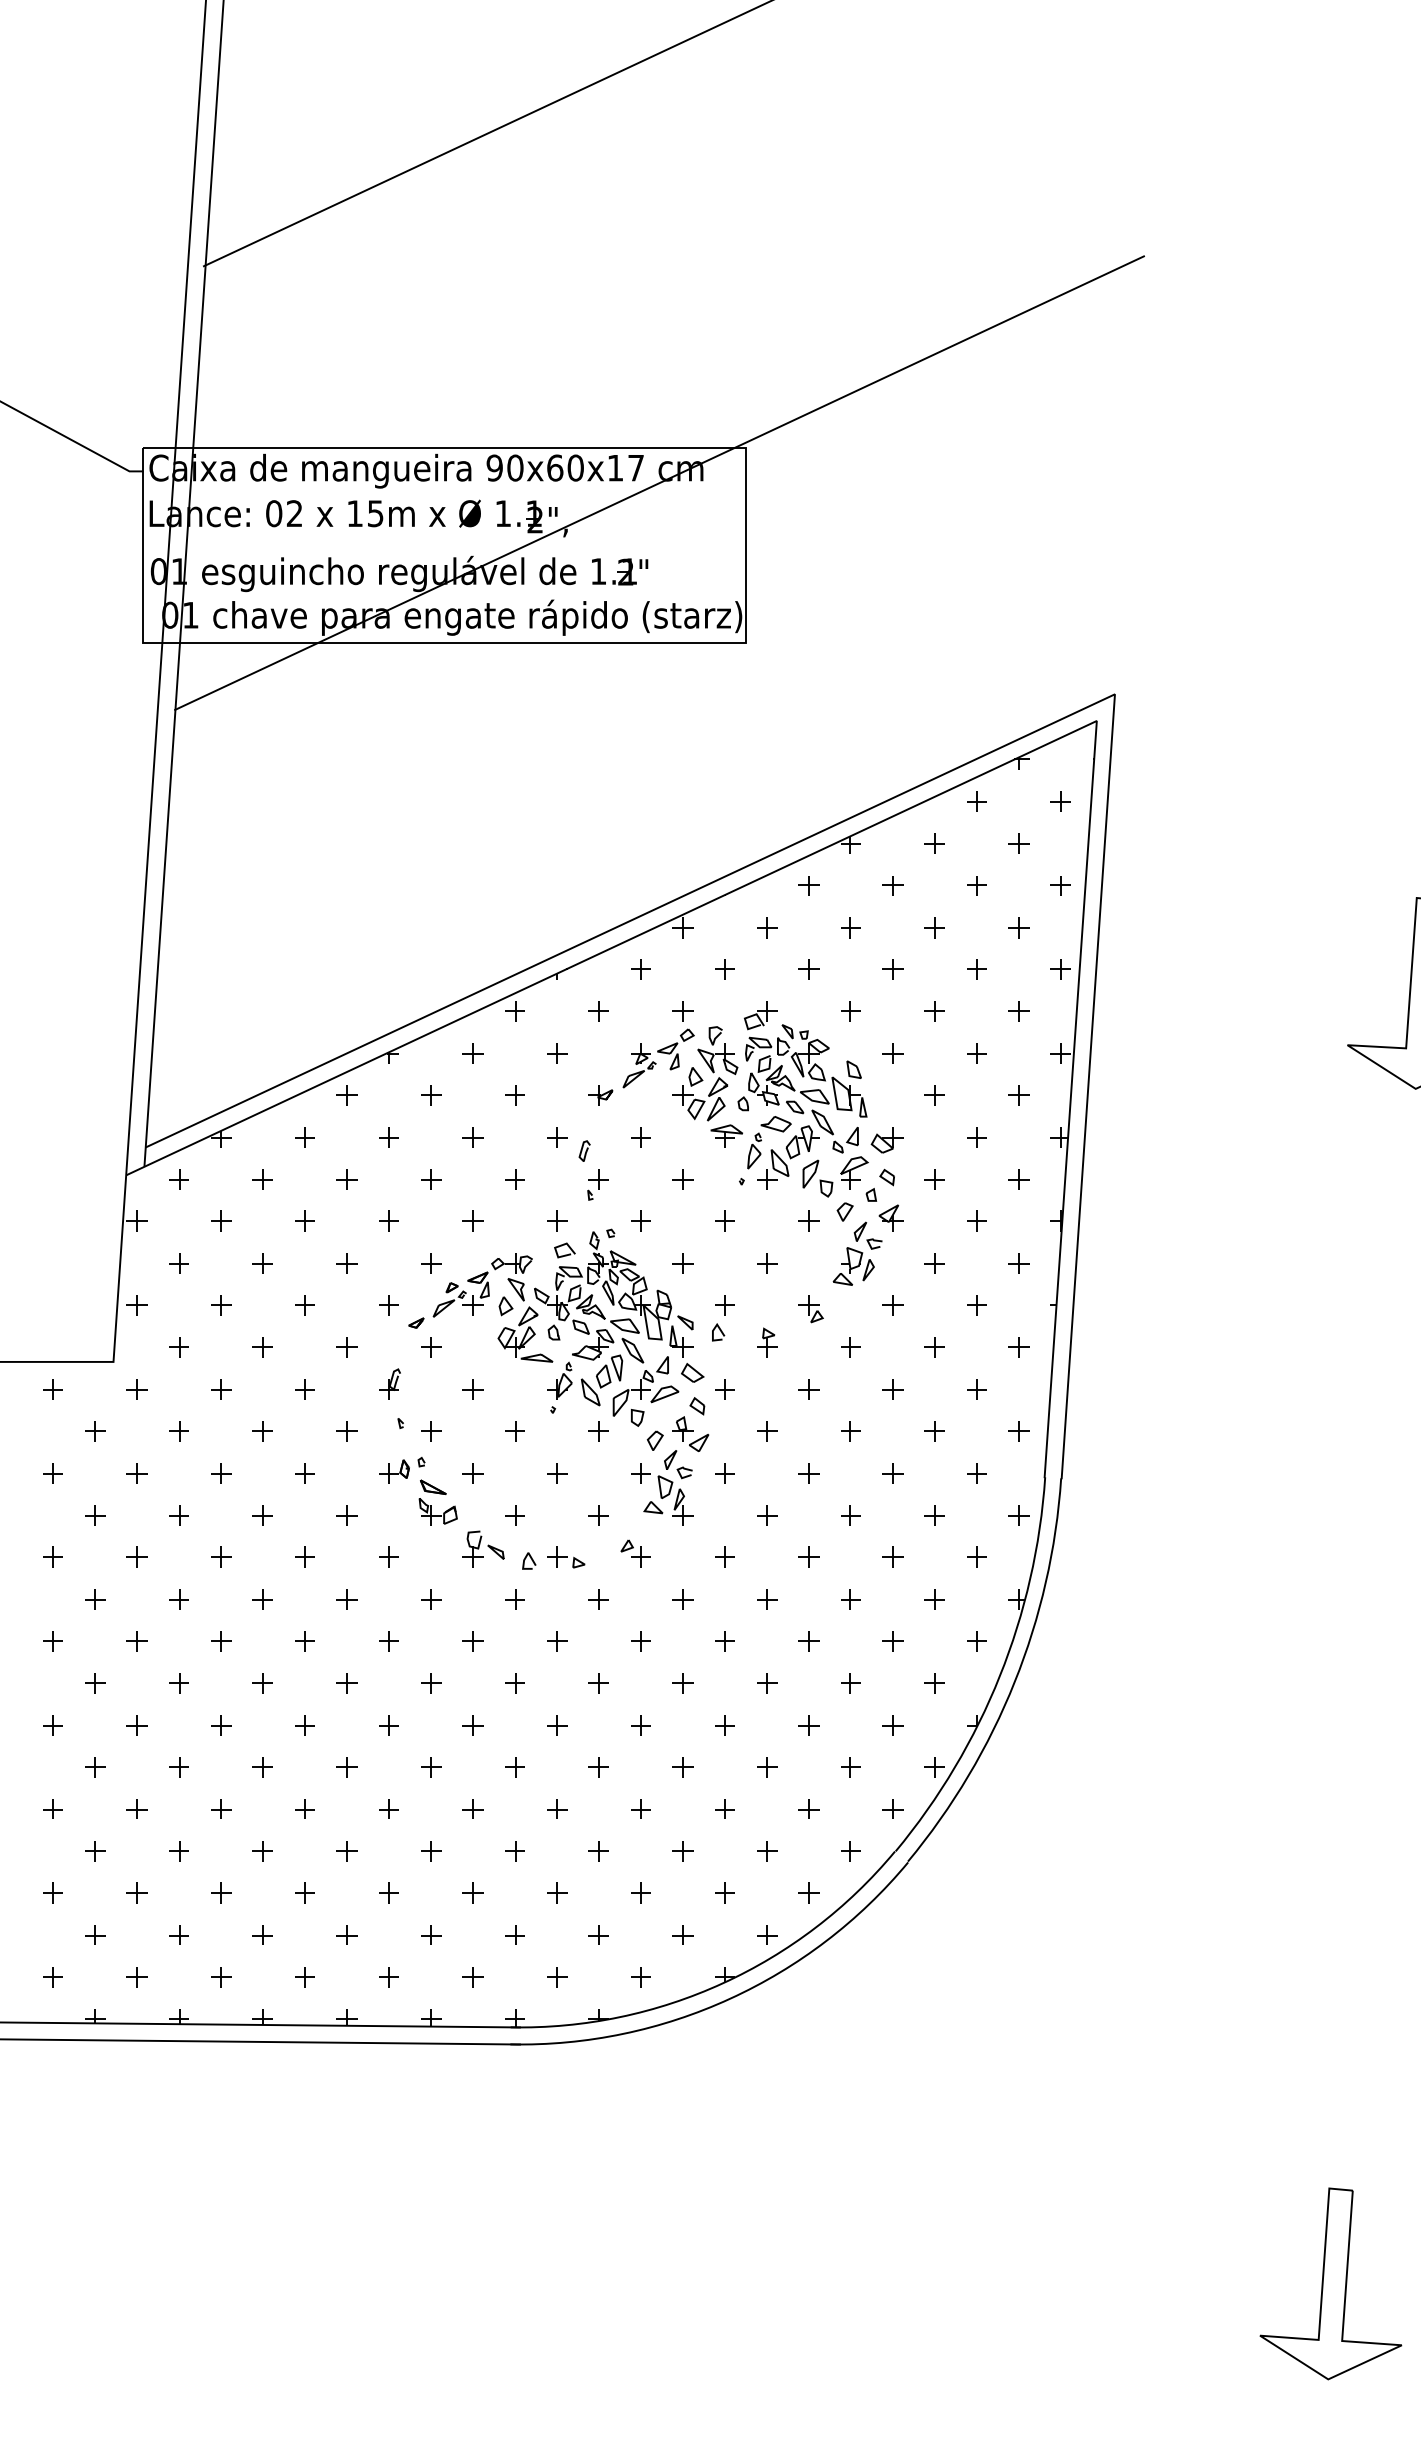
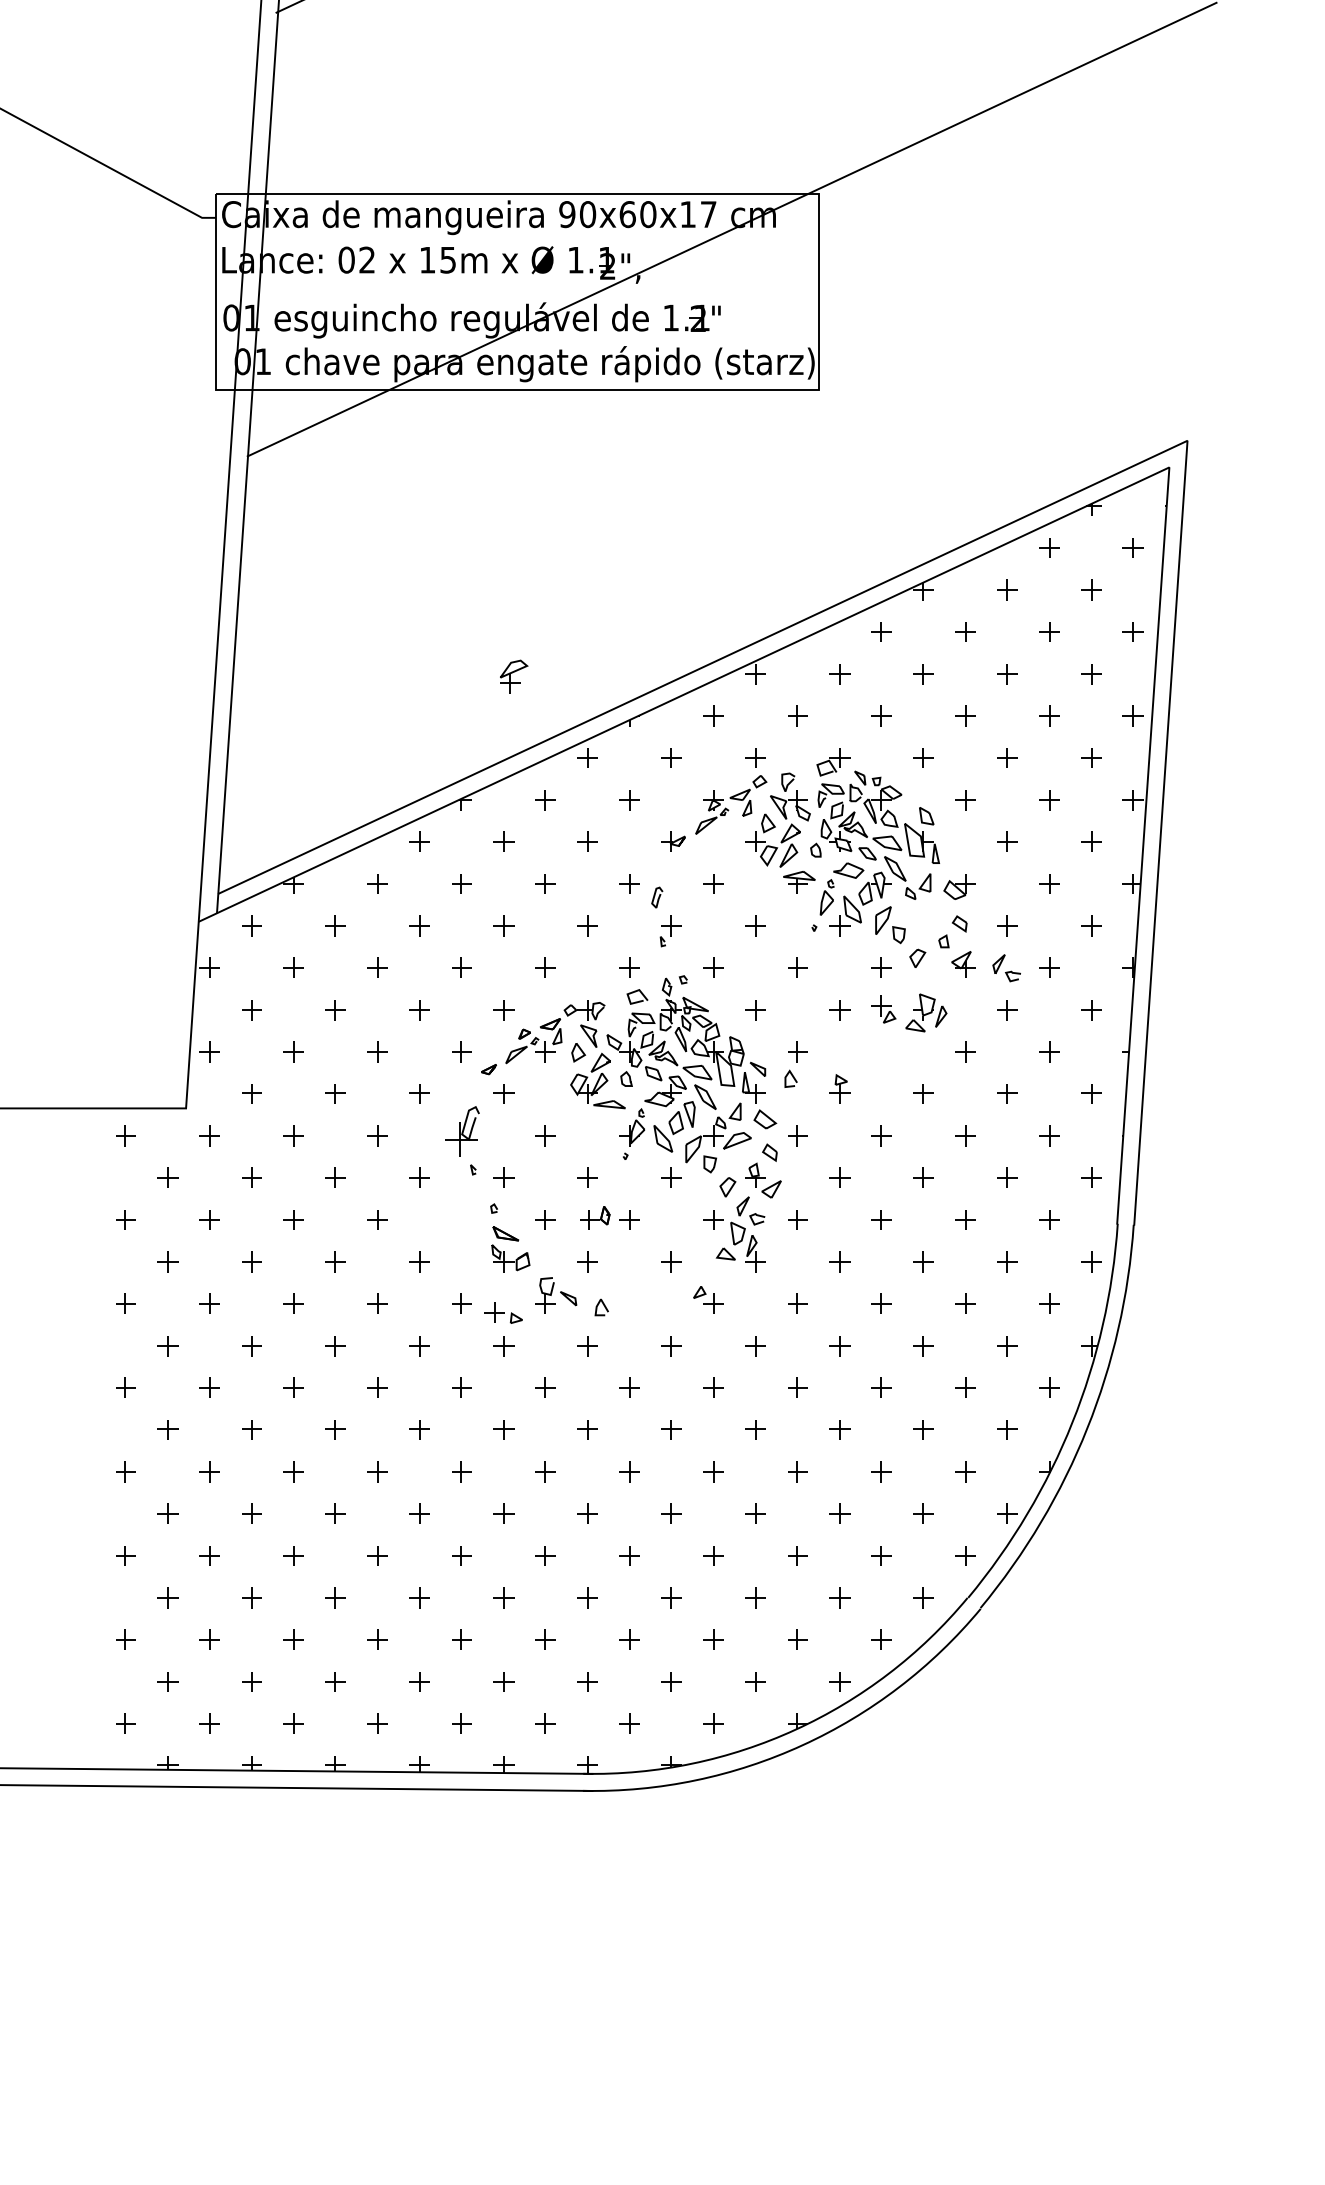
part: (854, 1172) -> (514, 675), moved
part: (867, 1235) -> (1006, 967), moved
part: (810, 1309) -> (883, 1009), moved
part: (389, 1383) -> (462, 1129), size x1.6
part: (394, 1471) -> (595, 1217), moved
part: (566, 1557) -> (504, 1312), moved

